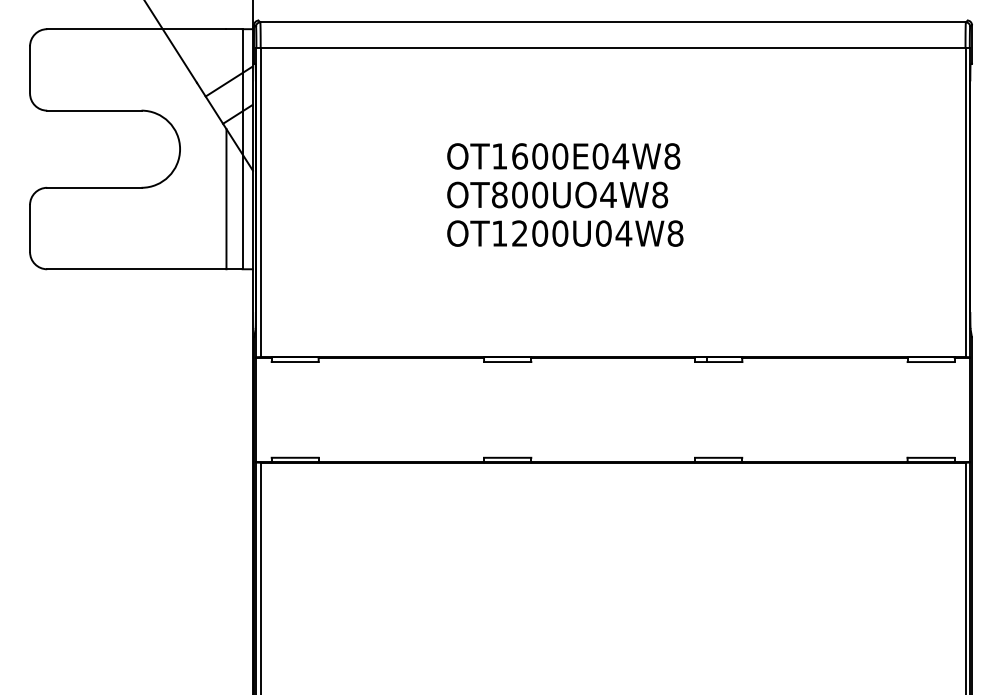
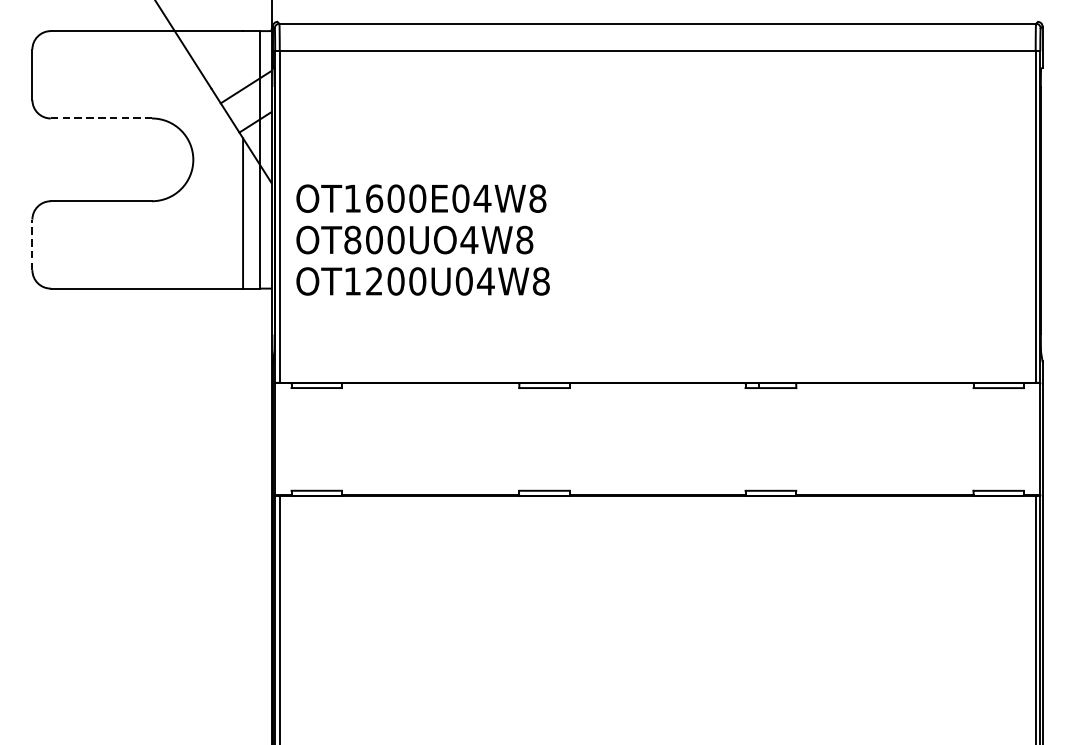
line: (94, 110) -> (101, 118), solid -> dashed
text: (565, 194) -> (423, 239), moved
line: (30, 228) -> (32, 244), solid -> dashed

